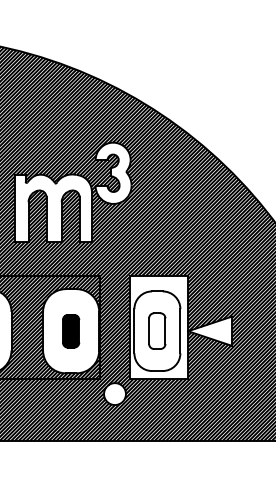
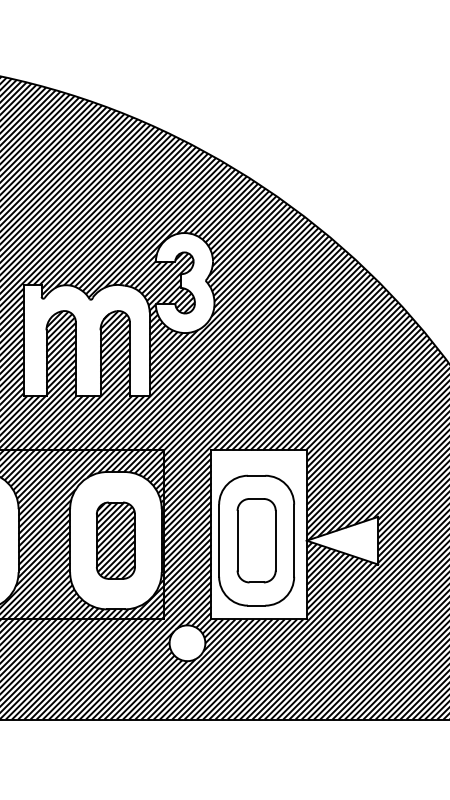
part: (156, 330) -> (255, 539), size x1.43
part: (70, 331) -> (114, 541), size x1.43

